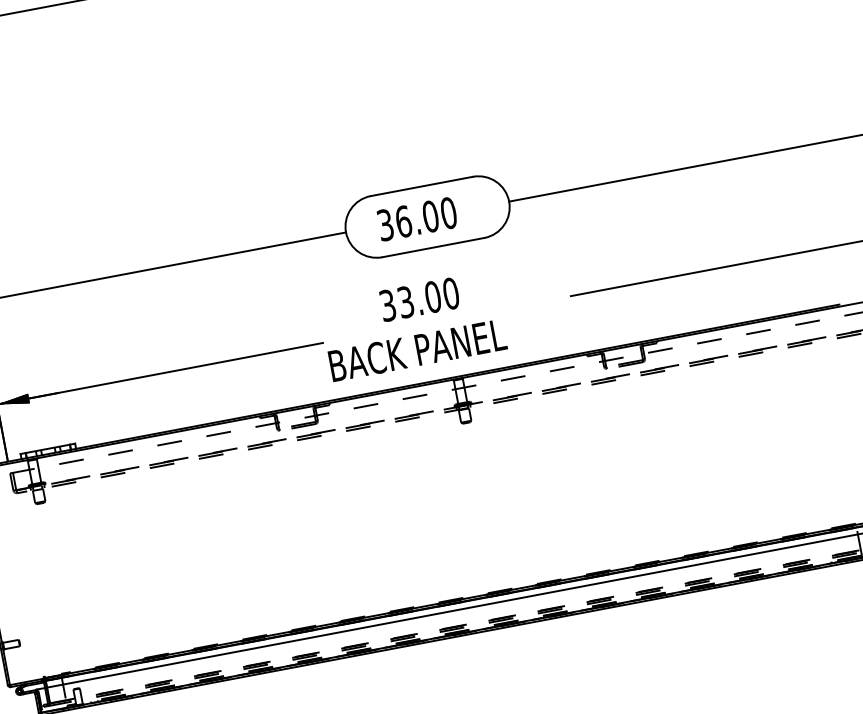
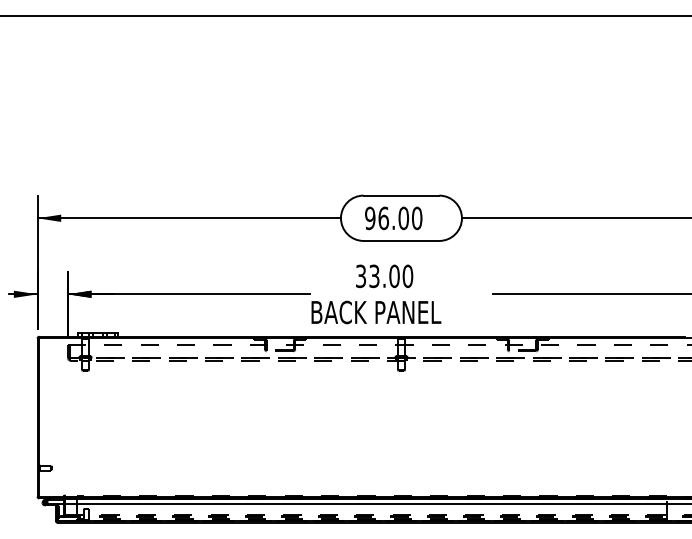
text: (385, 223) -> (370, 217), 36.00 -> 96.00

